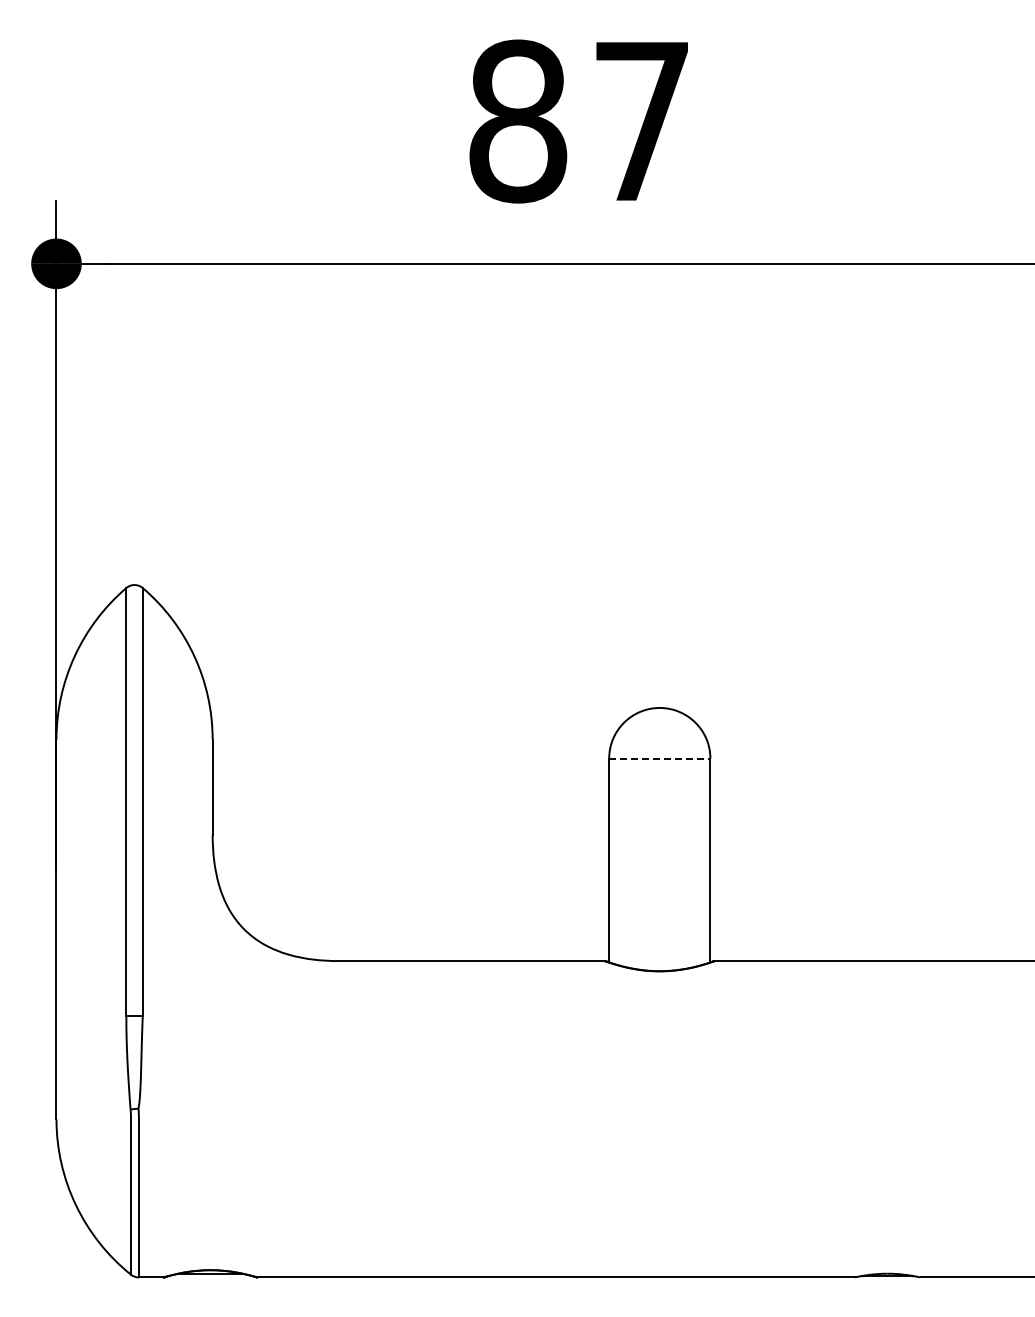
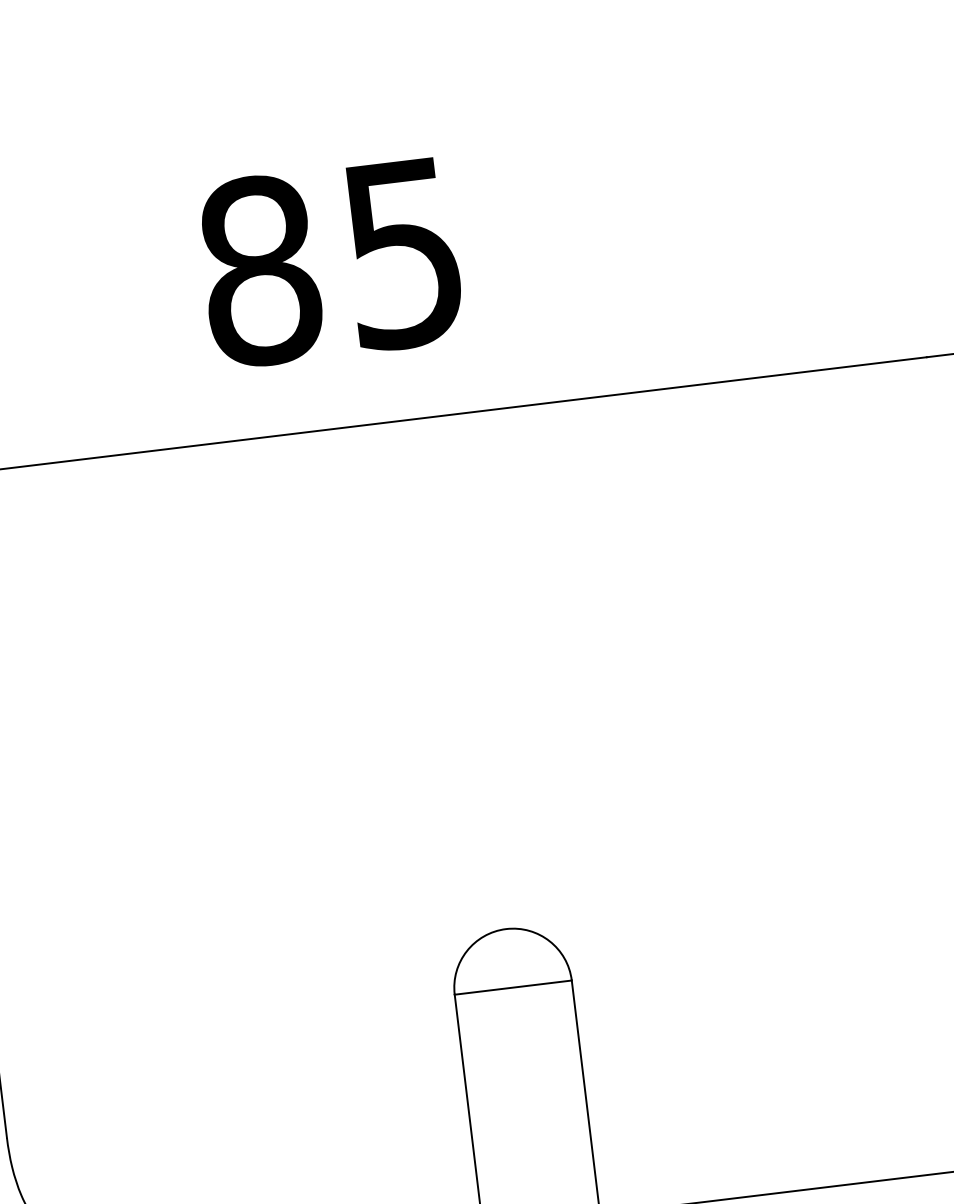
text: (641, 122) -> (403, 254), 87 -> 85
line: (659, 758) -> (512, 987), dashed -> solid

